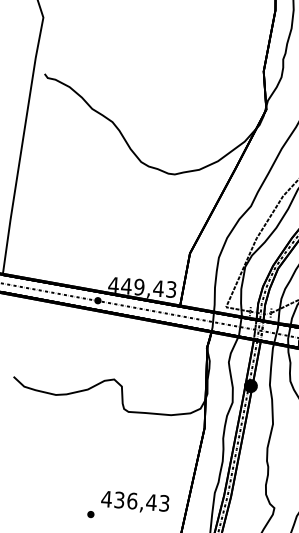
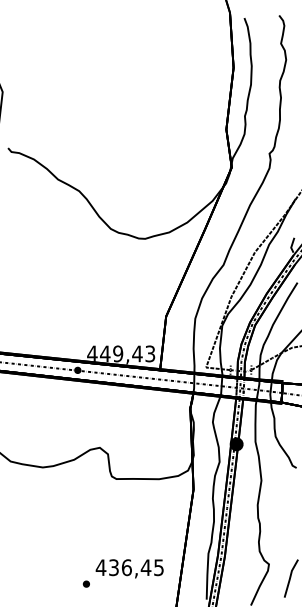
text: (163, 503) -> (158, 567), 436,43 -> 436,45

